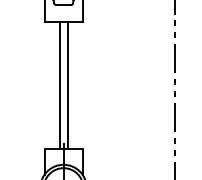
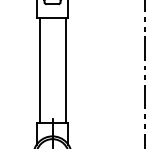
line: (59, 85) -> (65, 70), moved
line: (68, 85) -> (39, 70), moved

